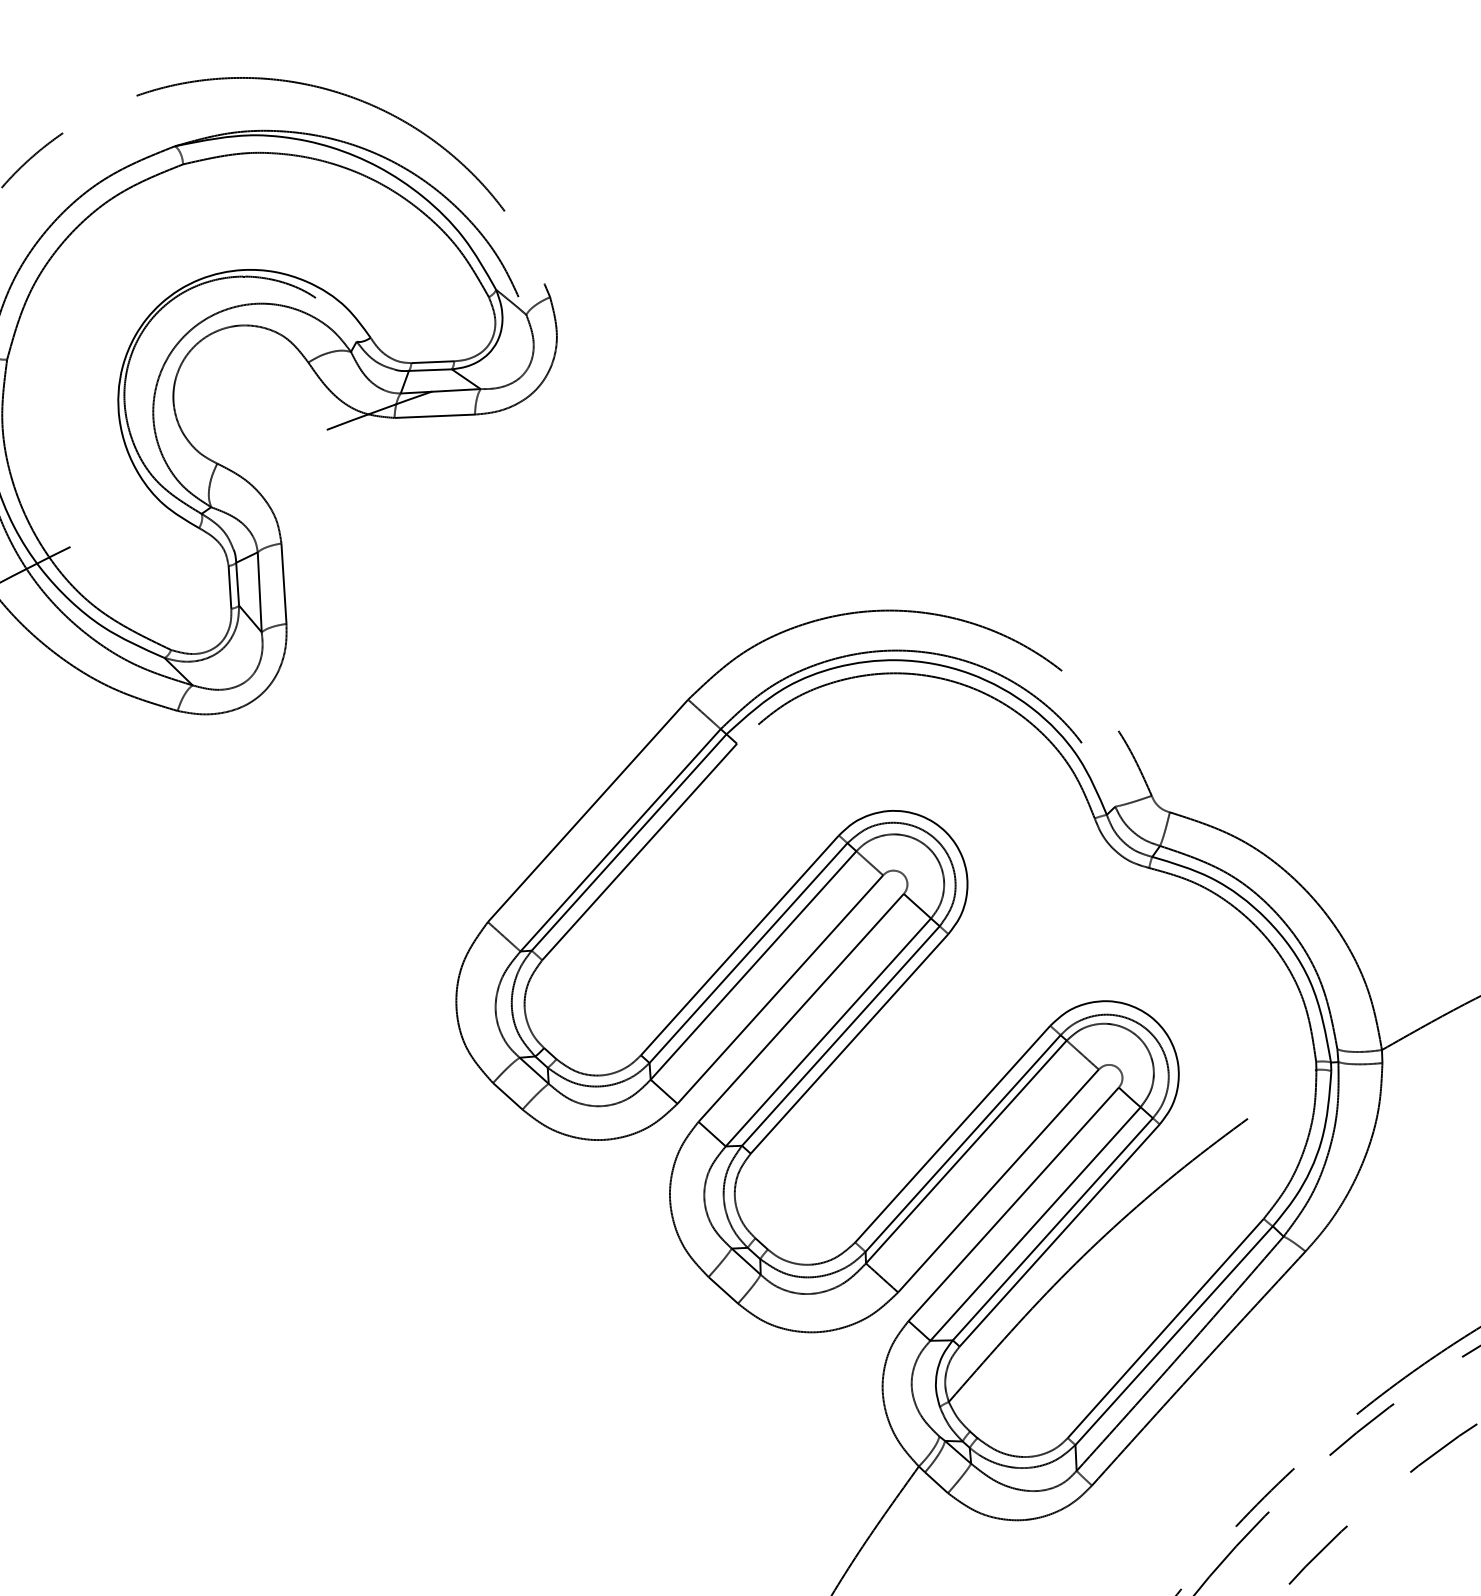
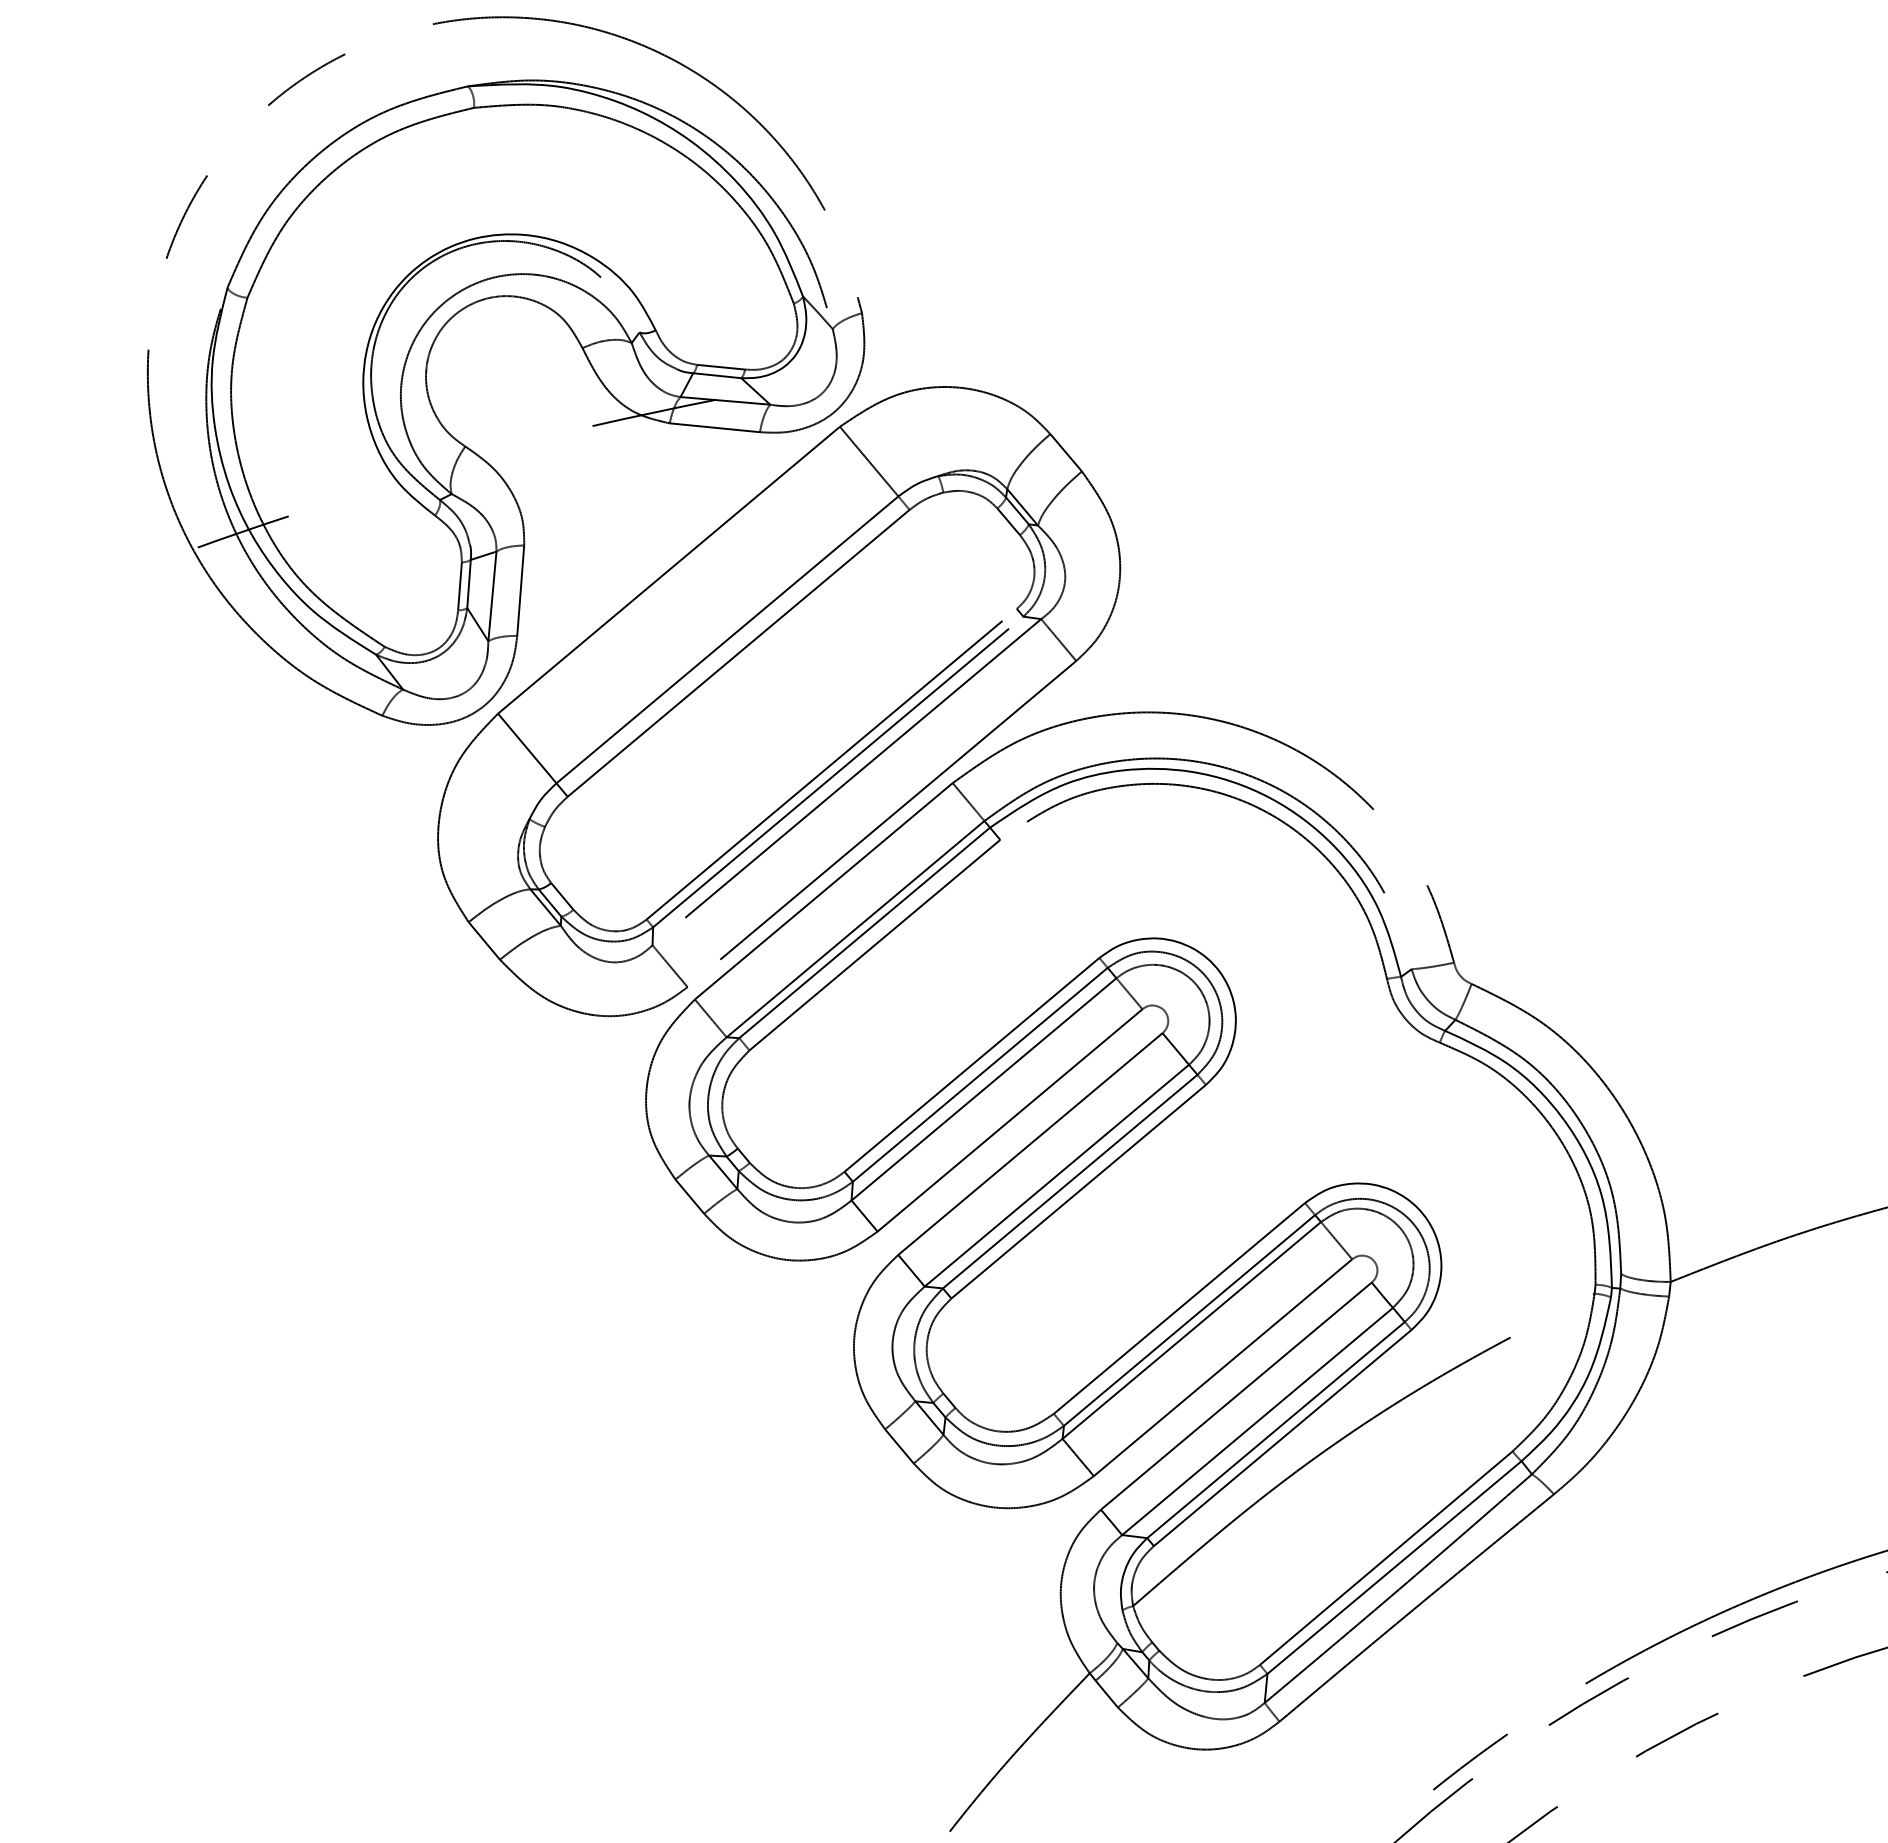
part: (485, 611) -> (740, 653), added

